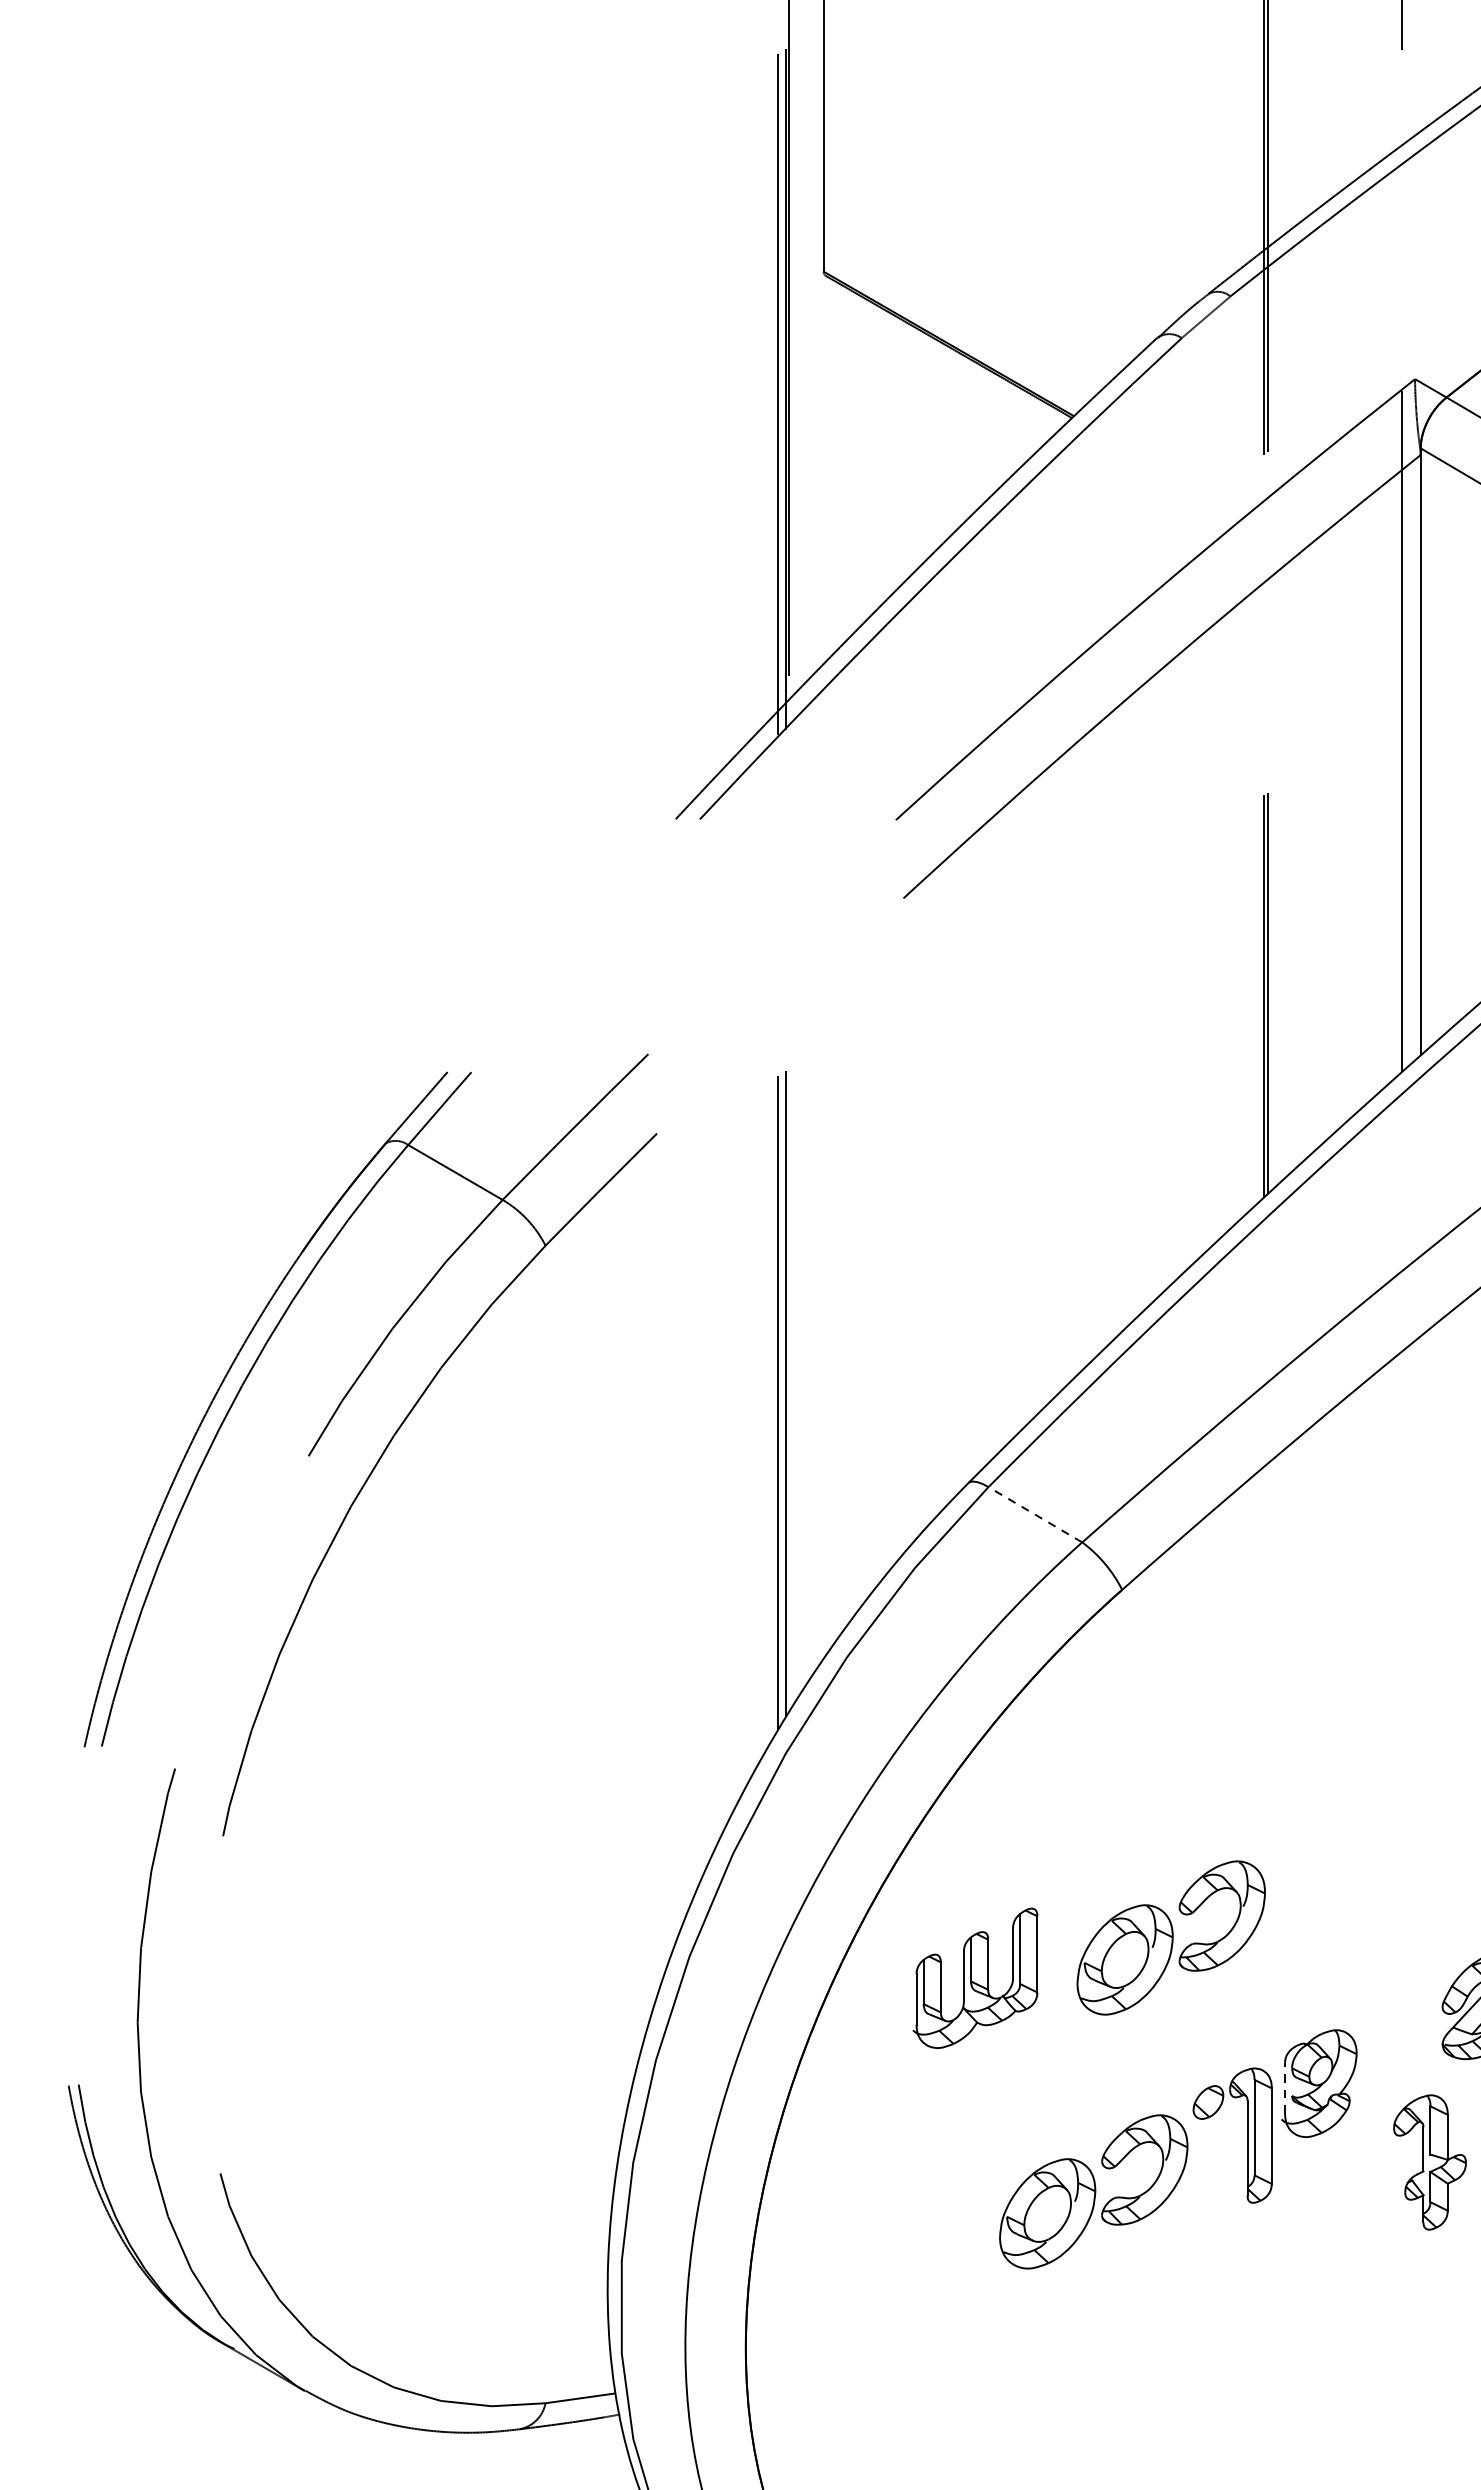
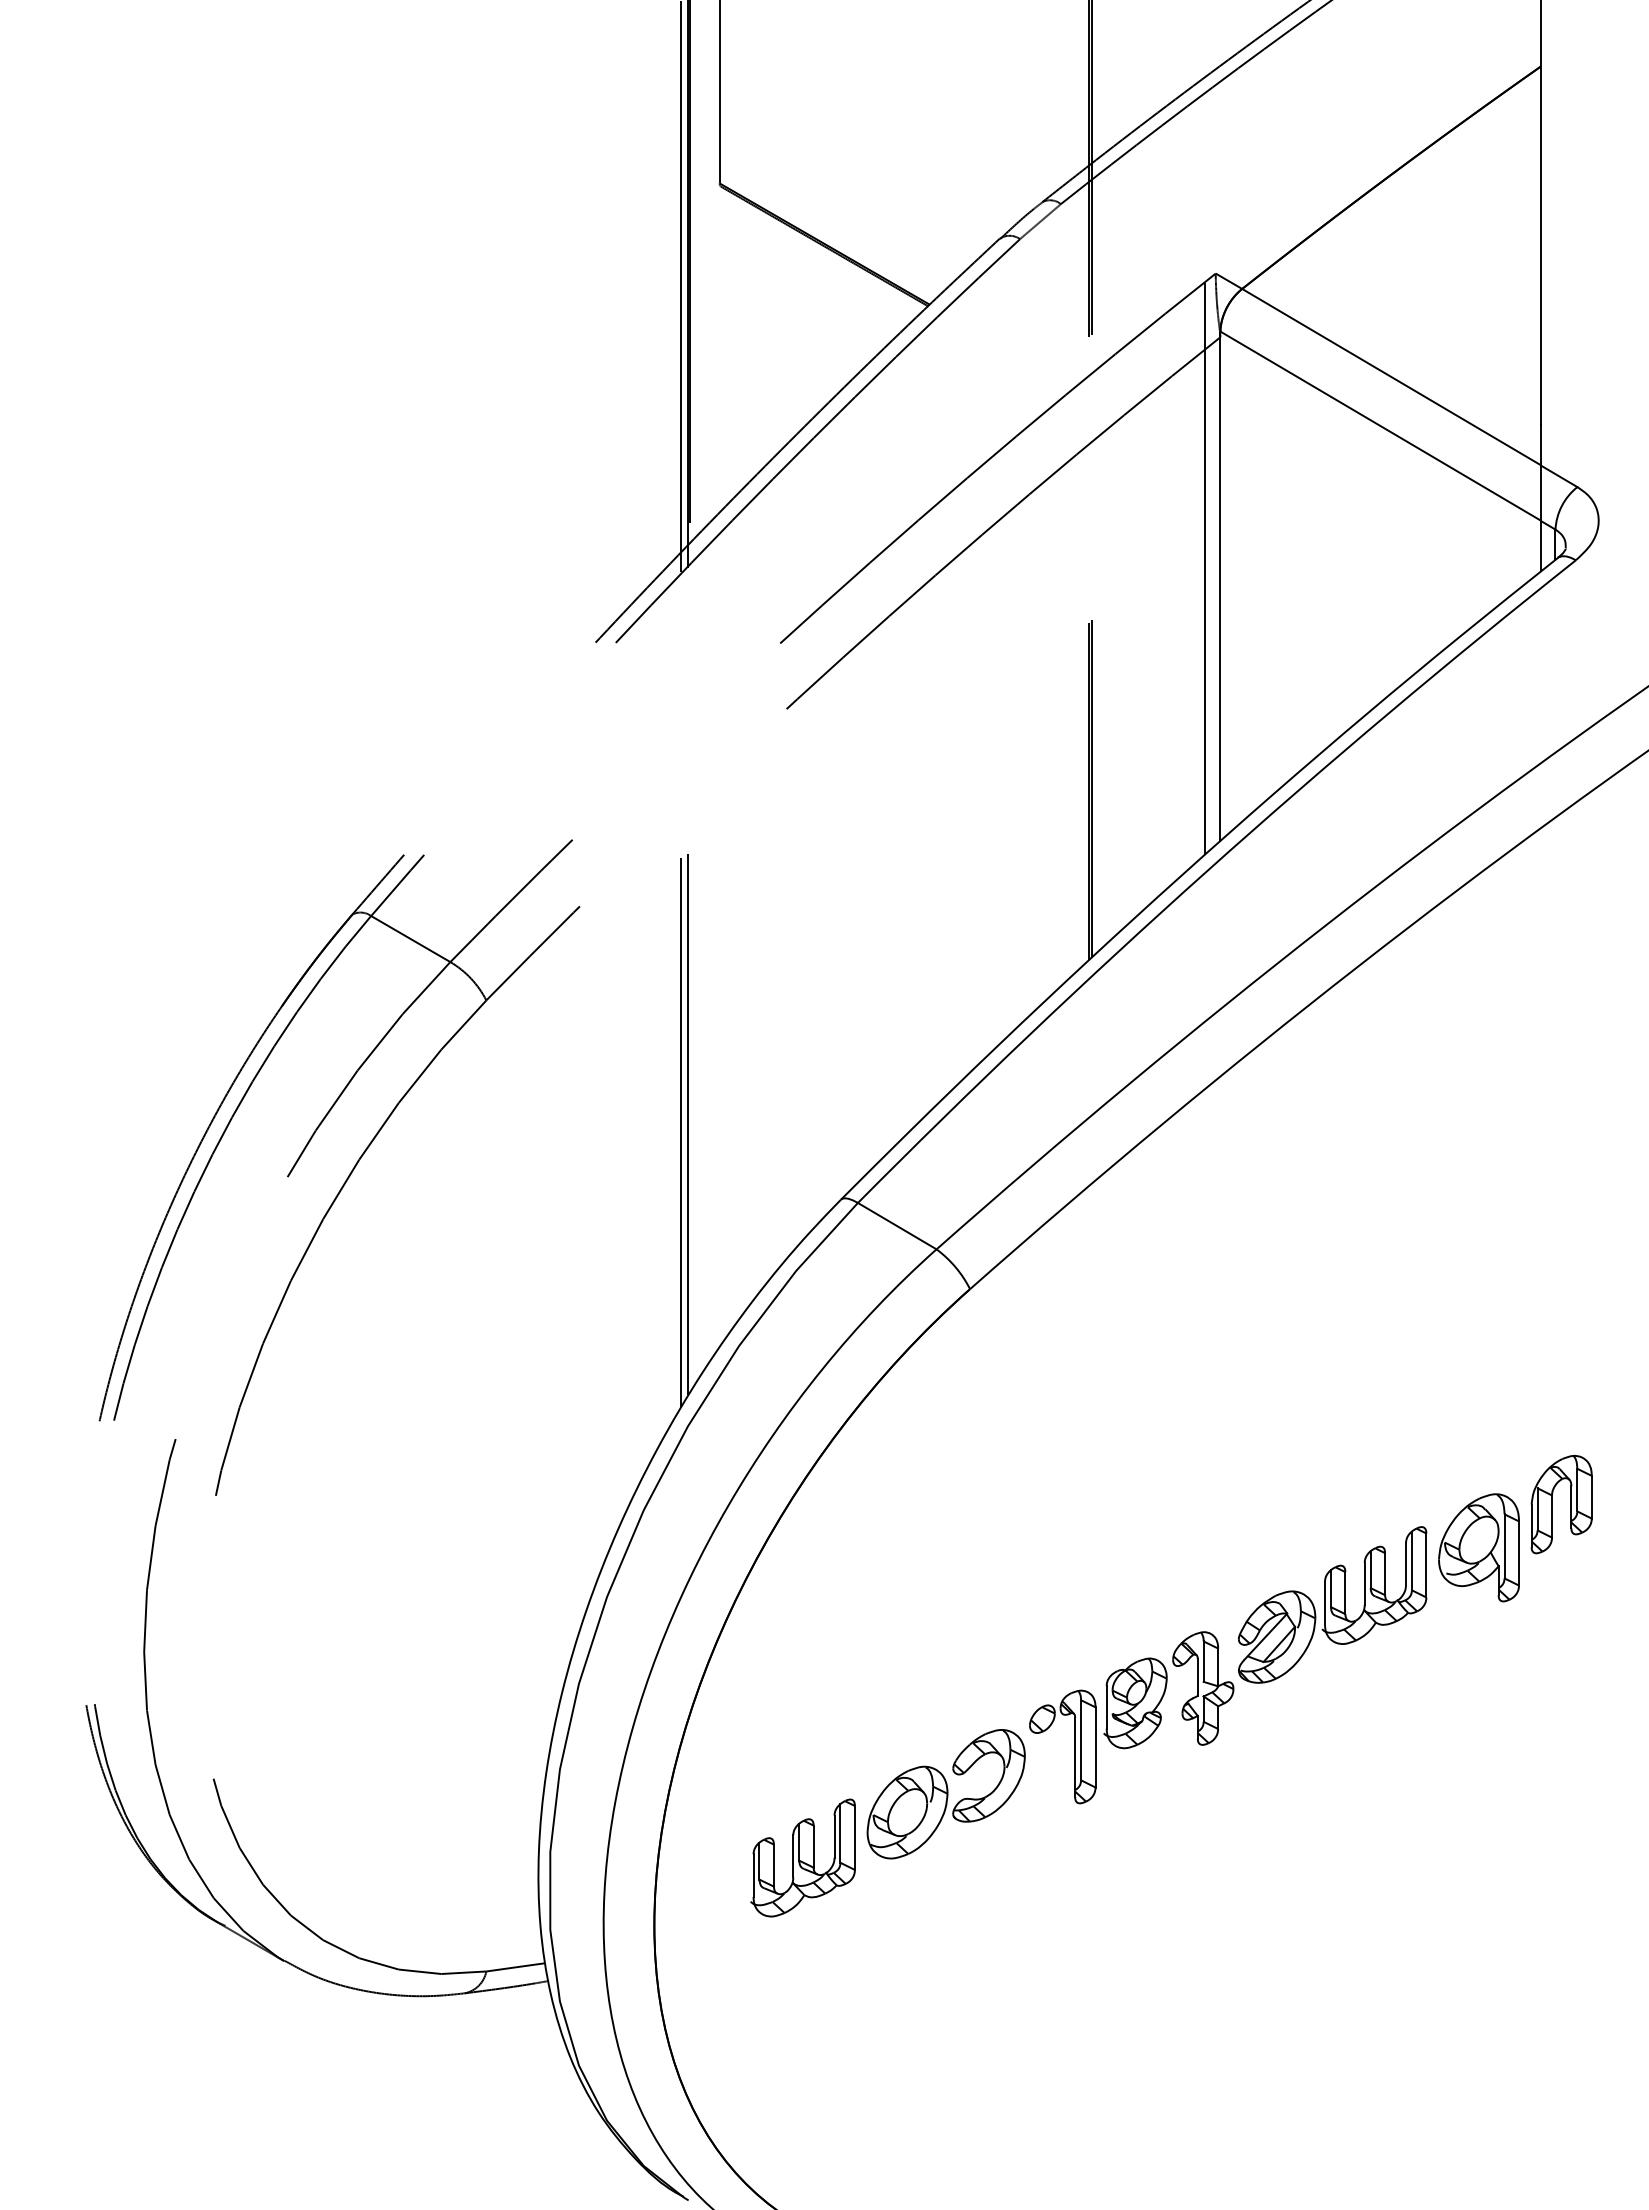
line: (1035, 1515) -> (897, 1226), dashed -> solid
part: (1170, 1938) -> (1010, 1581), removed
part: (974, 1977) -> (802, 1857), moved
line: (1284, 2087) -> (1106, 1706), dashed -> solid
part: (1430, 2162) -> (1203, 1688), moved

